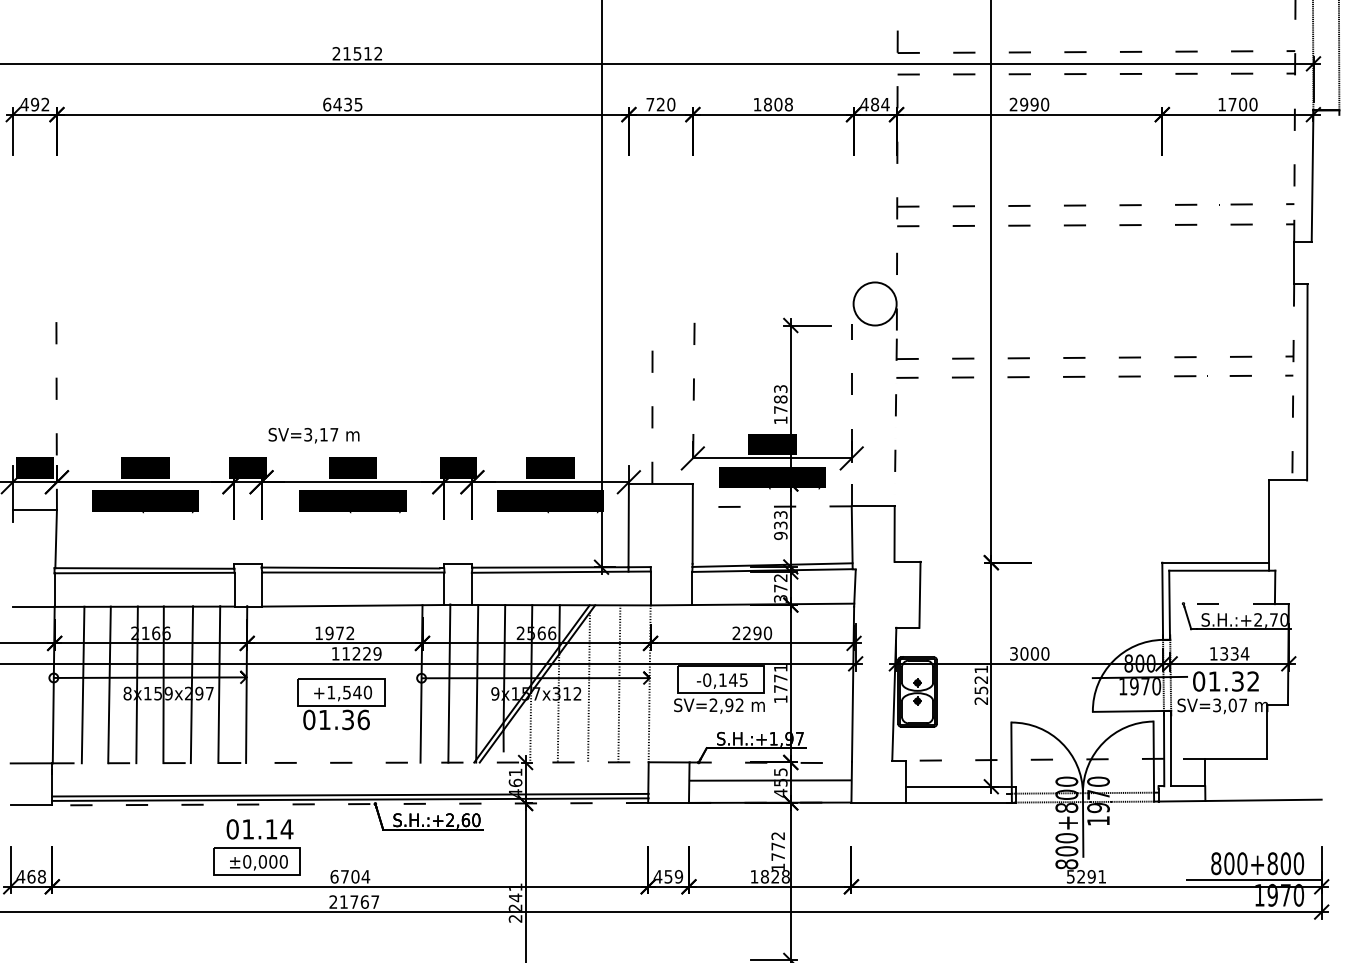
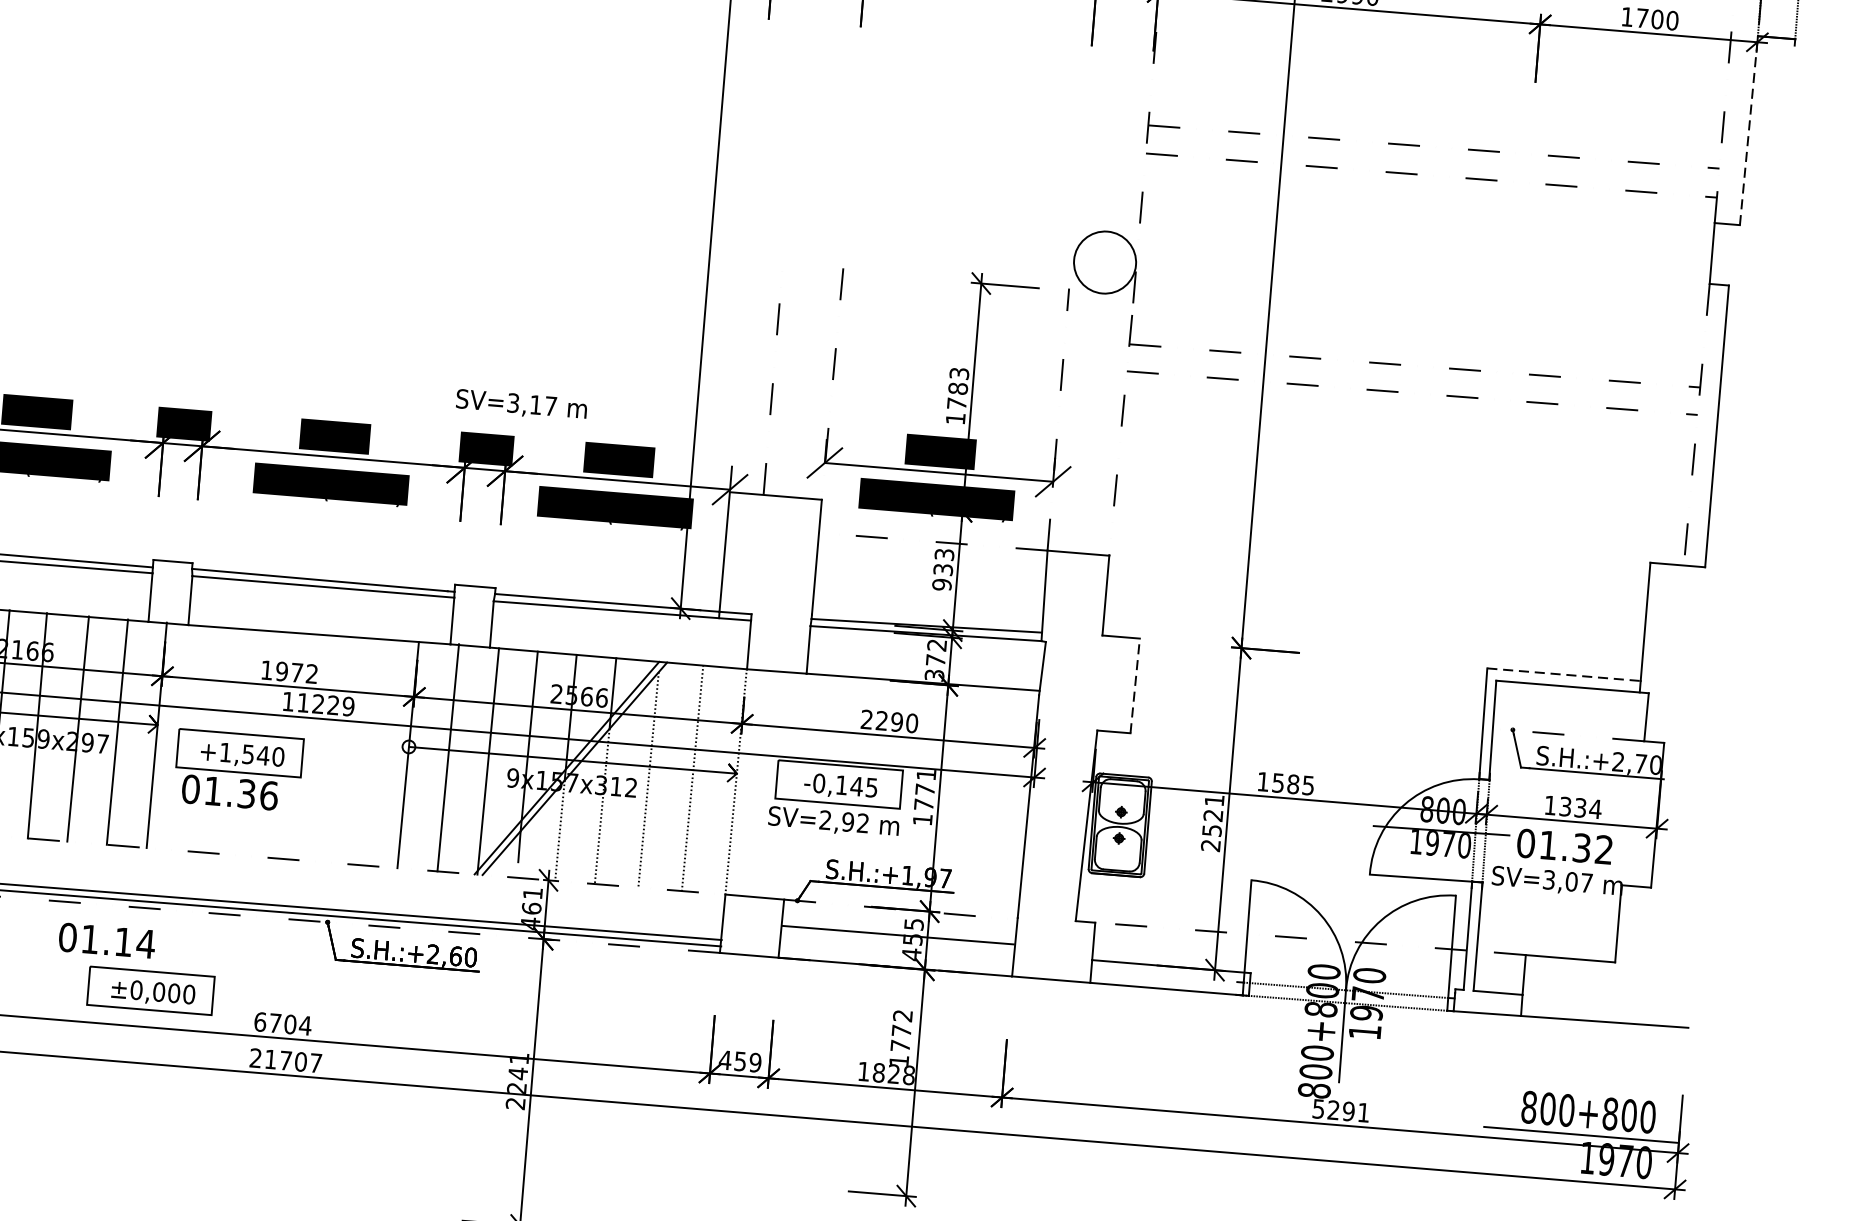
line: (1312, 176) -> (1748, 131), solid -> dashed
text: (313, 435) -> (520, 404), moved
line: (1216, 562) -> (1565, 674), solid -> dashed
line: (919, 594) -> (1134, 685), solid -> dashed
text: (1029, 653) -> (1285, 783), 3000 -> 1585
part: (341, 704) -> (239, 770), moved
text: (259, 829) -> (106, 940), moved
text: (364, 901) -> (300, 1061), 21767 -> 21707

